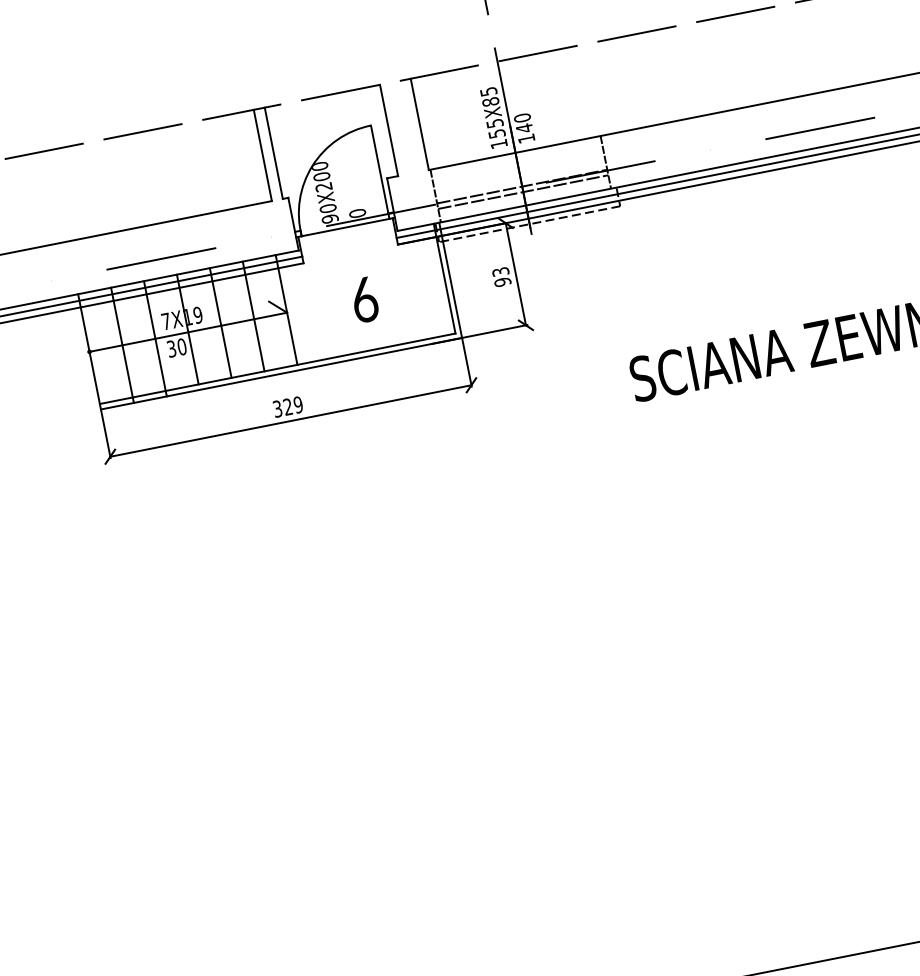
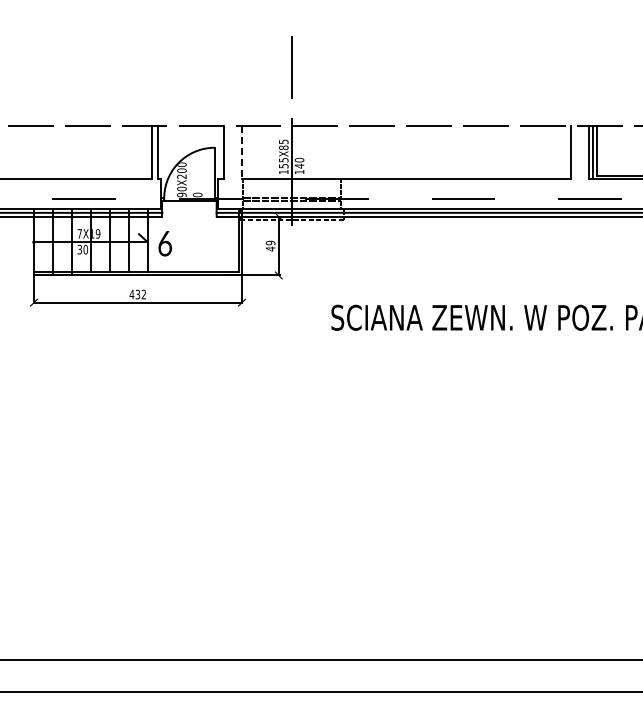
line: (419, 124) -> (241, 152), solid -> dashed
text: (501, 276) -> (270, 245), 93 -> 49
text: (363, 299) -> (164, 243), moved
text: (287, 406) -> (137, 294), 329 -> 432

